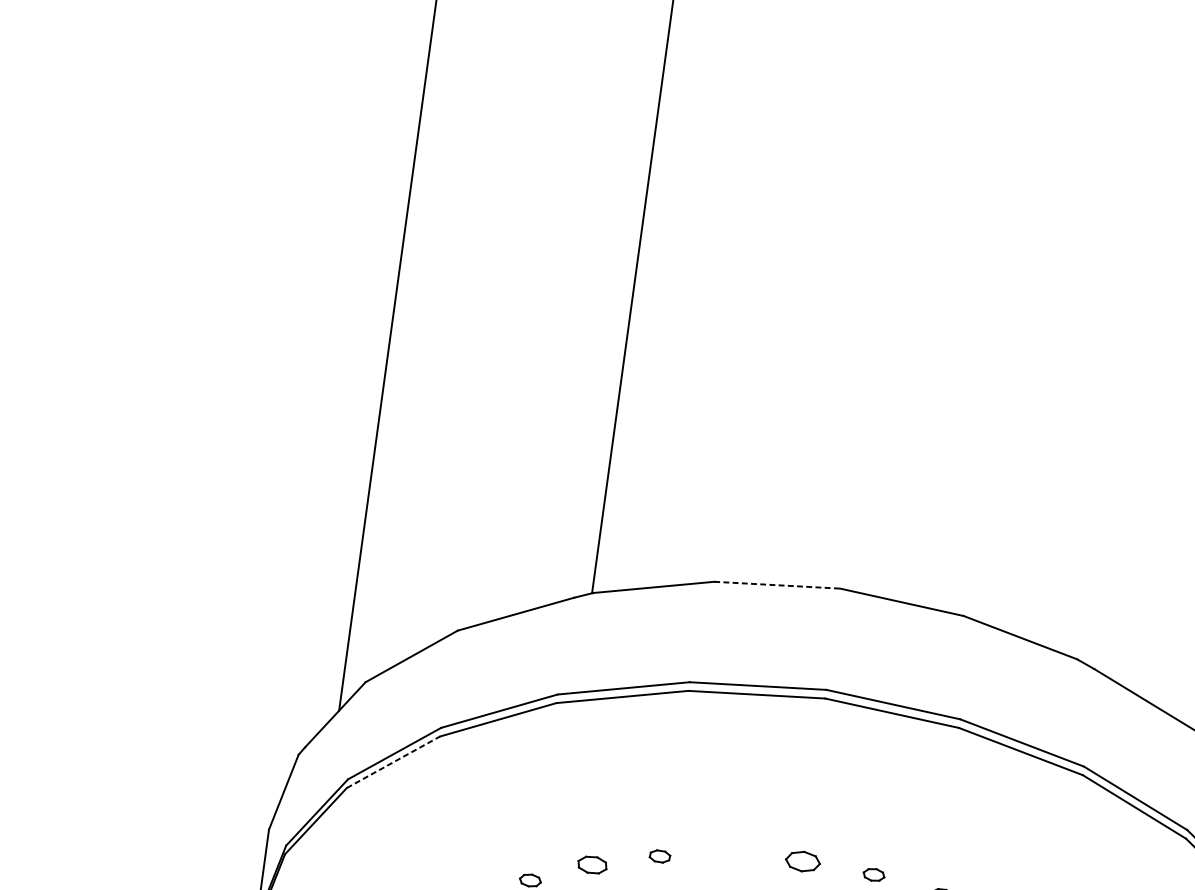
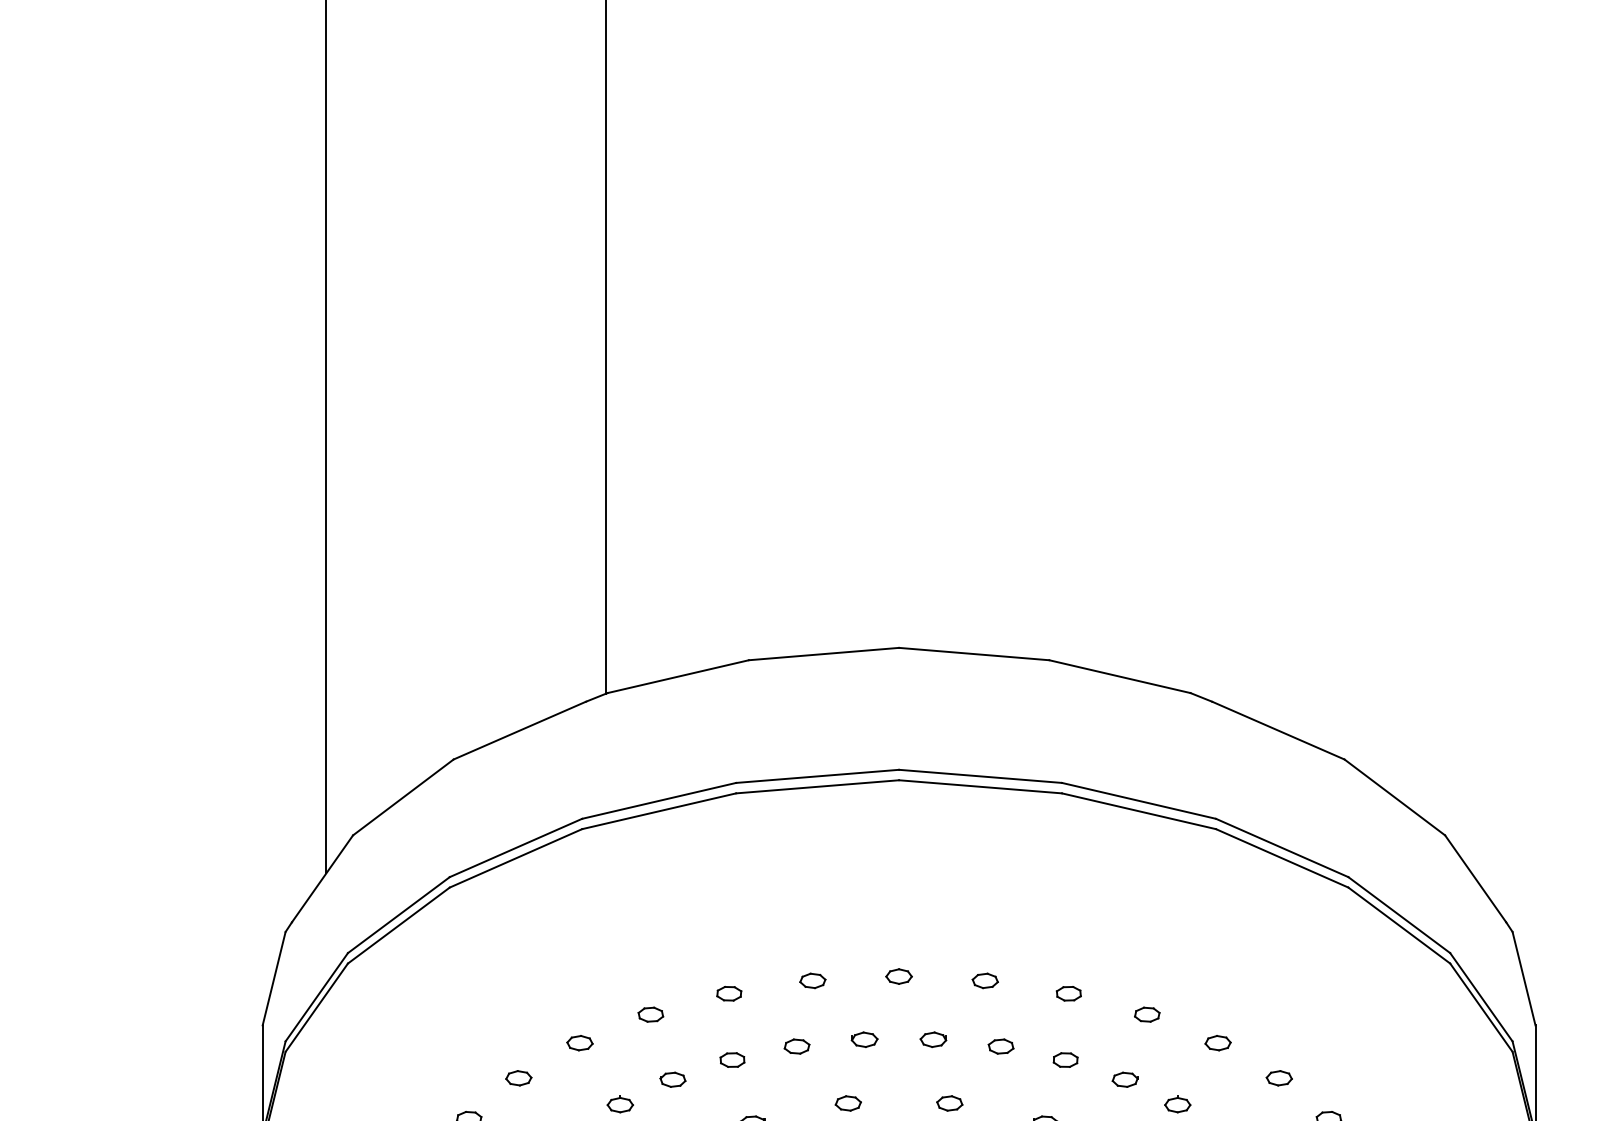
line: (777, 585) -> (824, 654), dashed -> solid
line: (393, 762) -> (398, 925), dashed -> solid
part: (730, 854) -> (812, 980), added
part: (802, 861) -> (898, 976), size x0.62
part: (592, 864) -> (650, 1014), size x0.71

